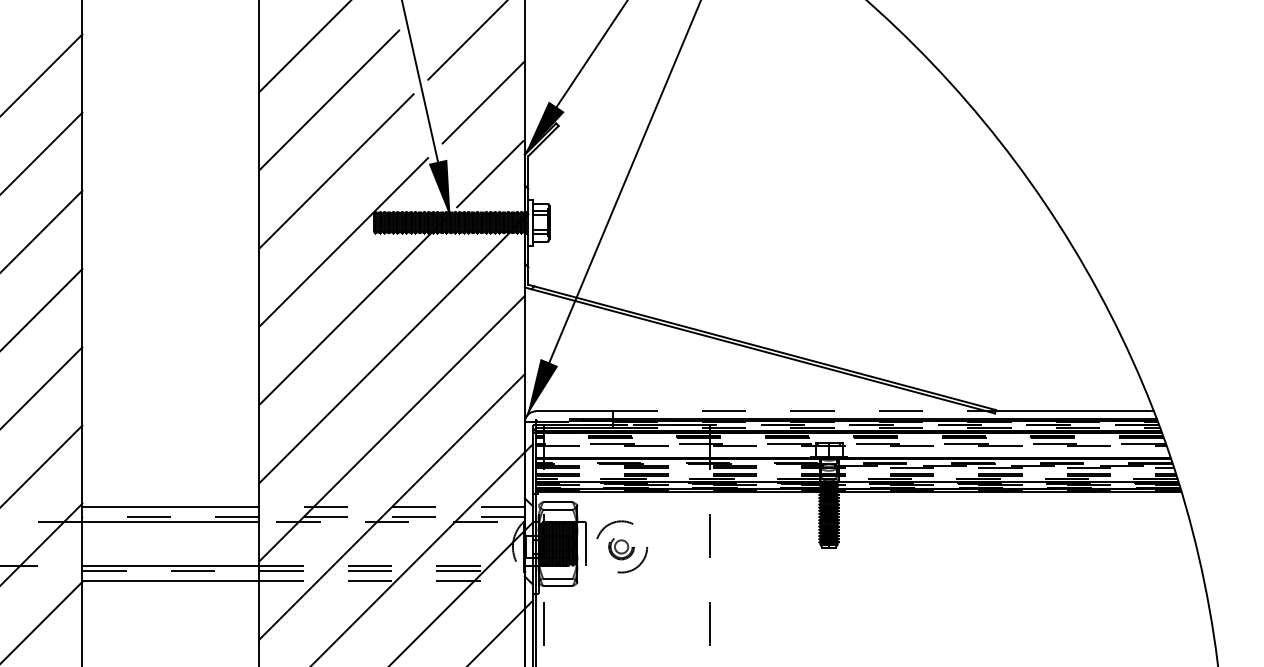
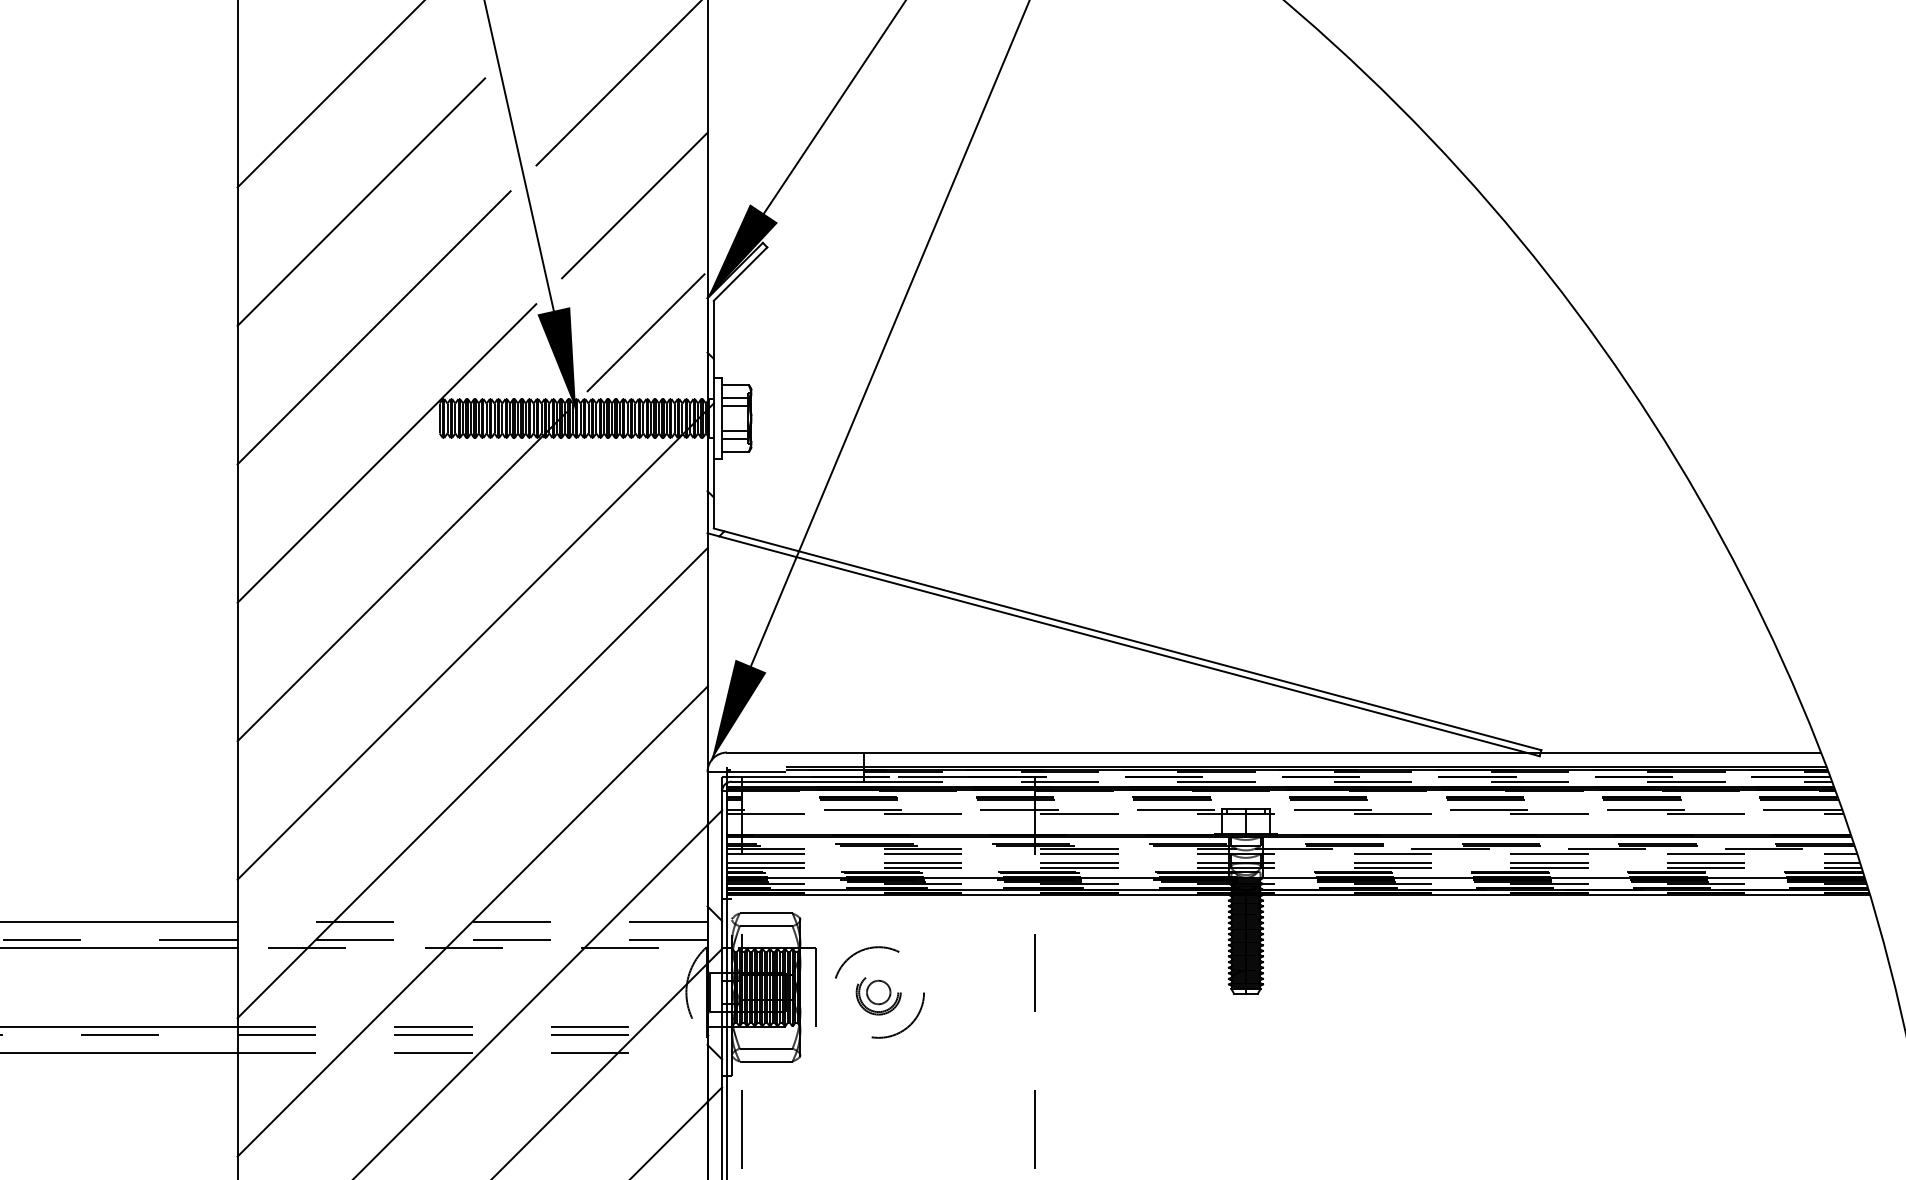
line: (800, 411) -> (1195, 752), dashed -> solid

